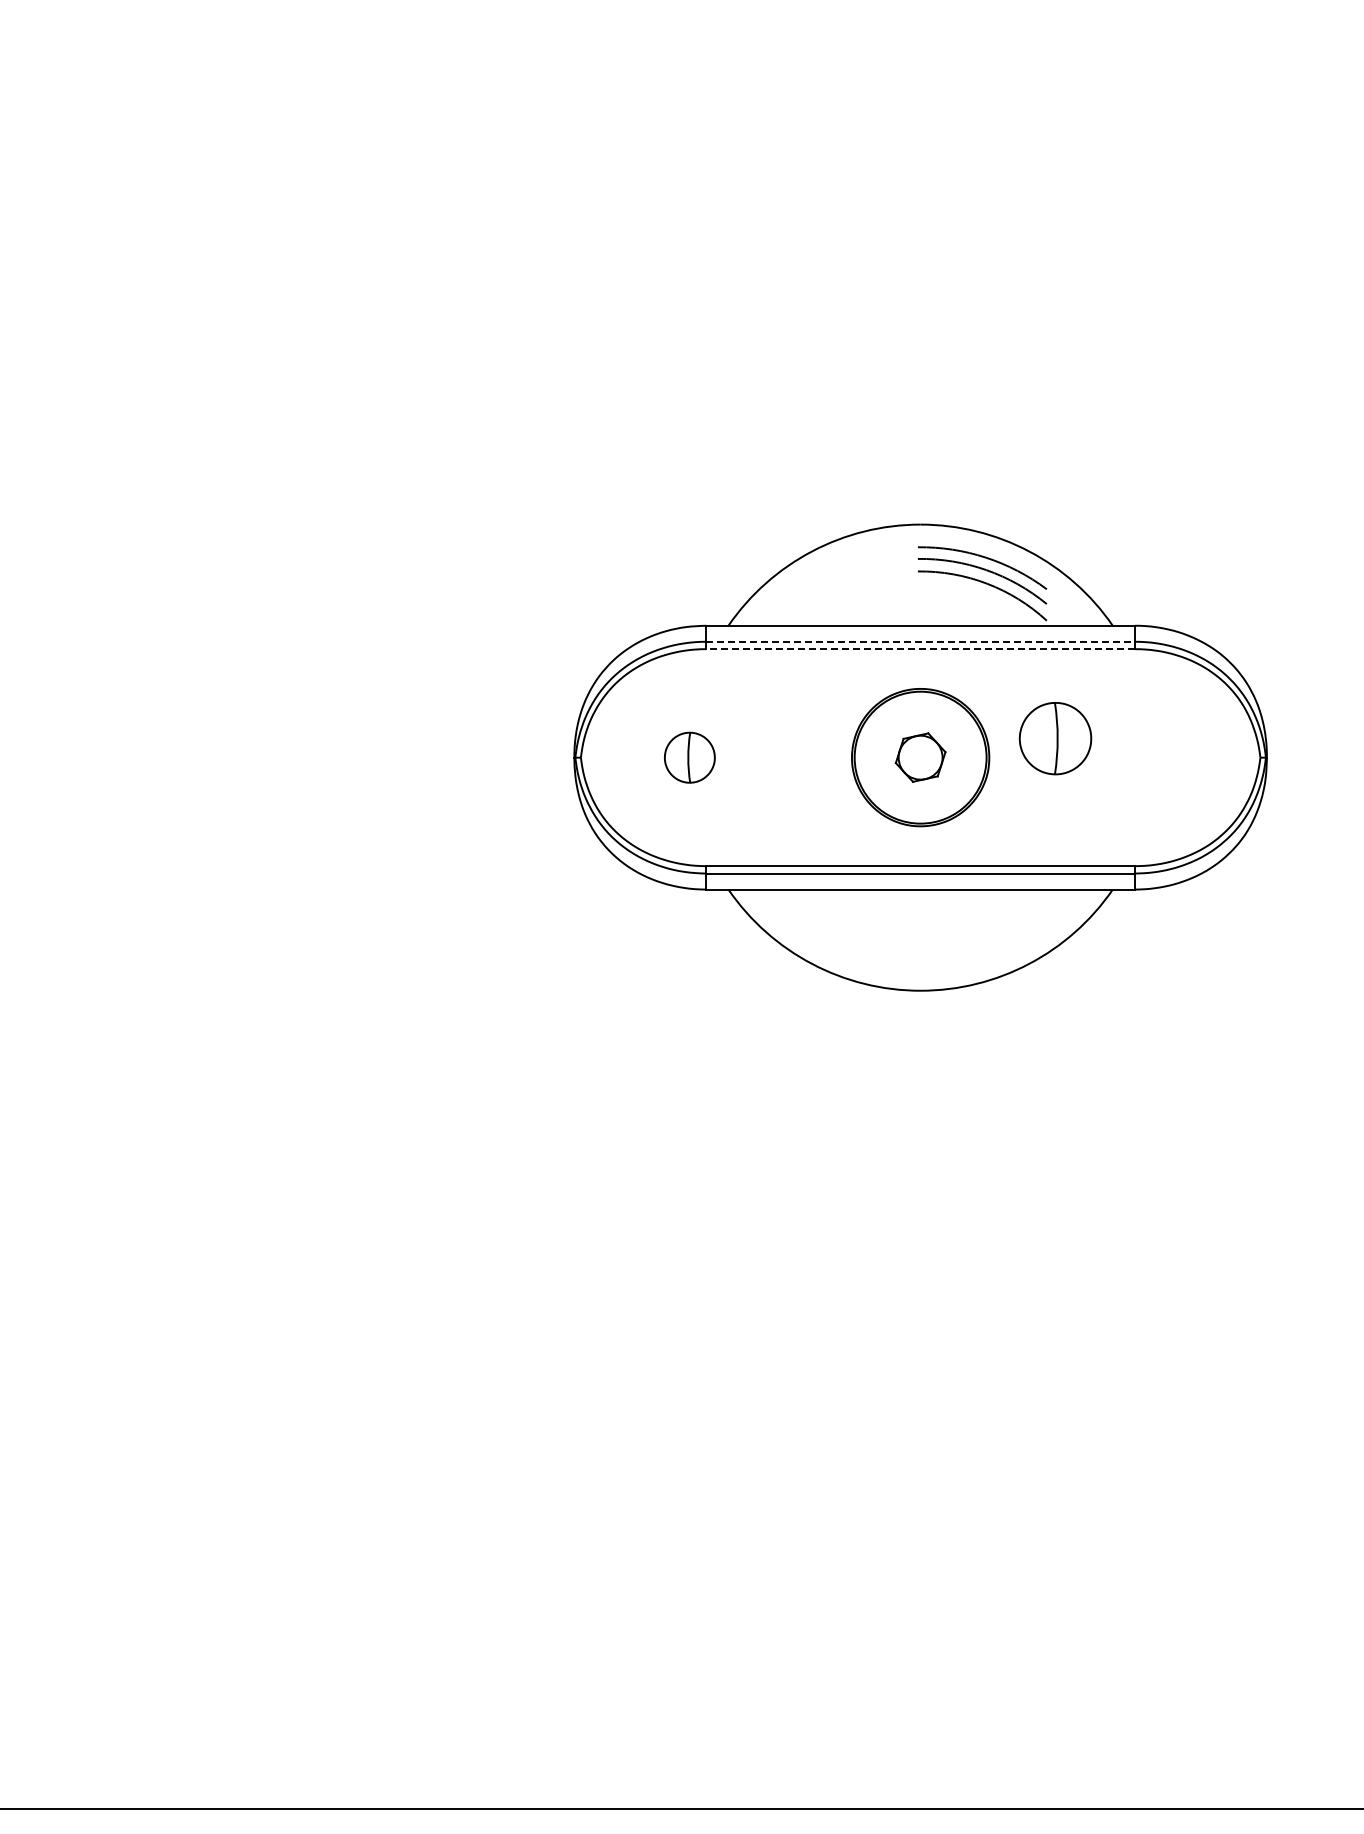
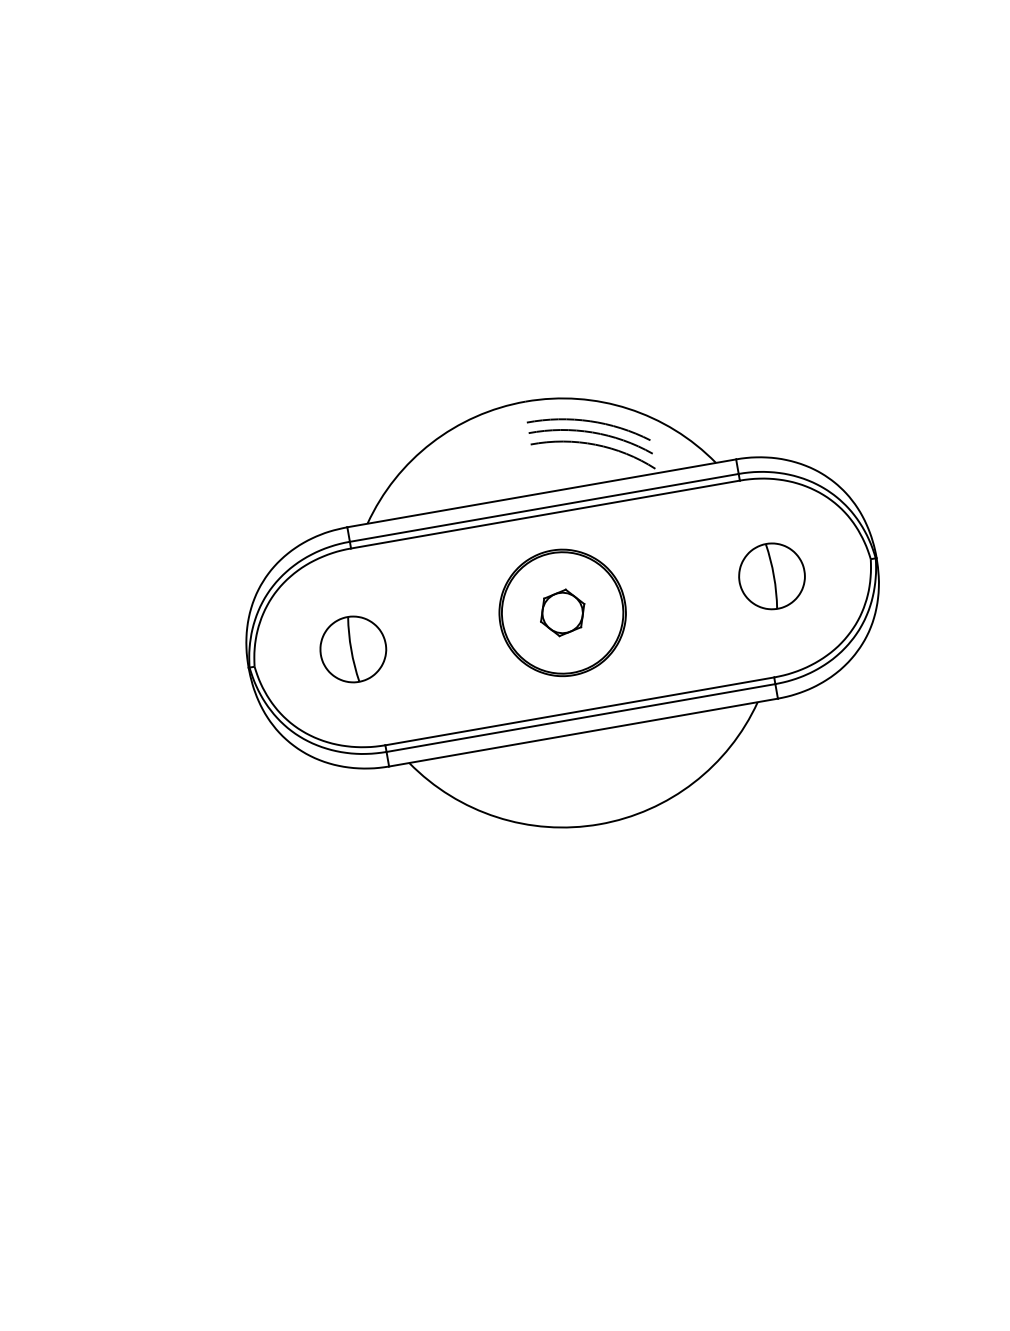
line: (921, 641) -> (545, 507), dashed -> solid
line: (920, 649) -> (545, 514), dashed -> solid
part: (1055, 738) -> (771, 576), moved
part: (689, 757) -> (353, 649), size x1.43

